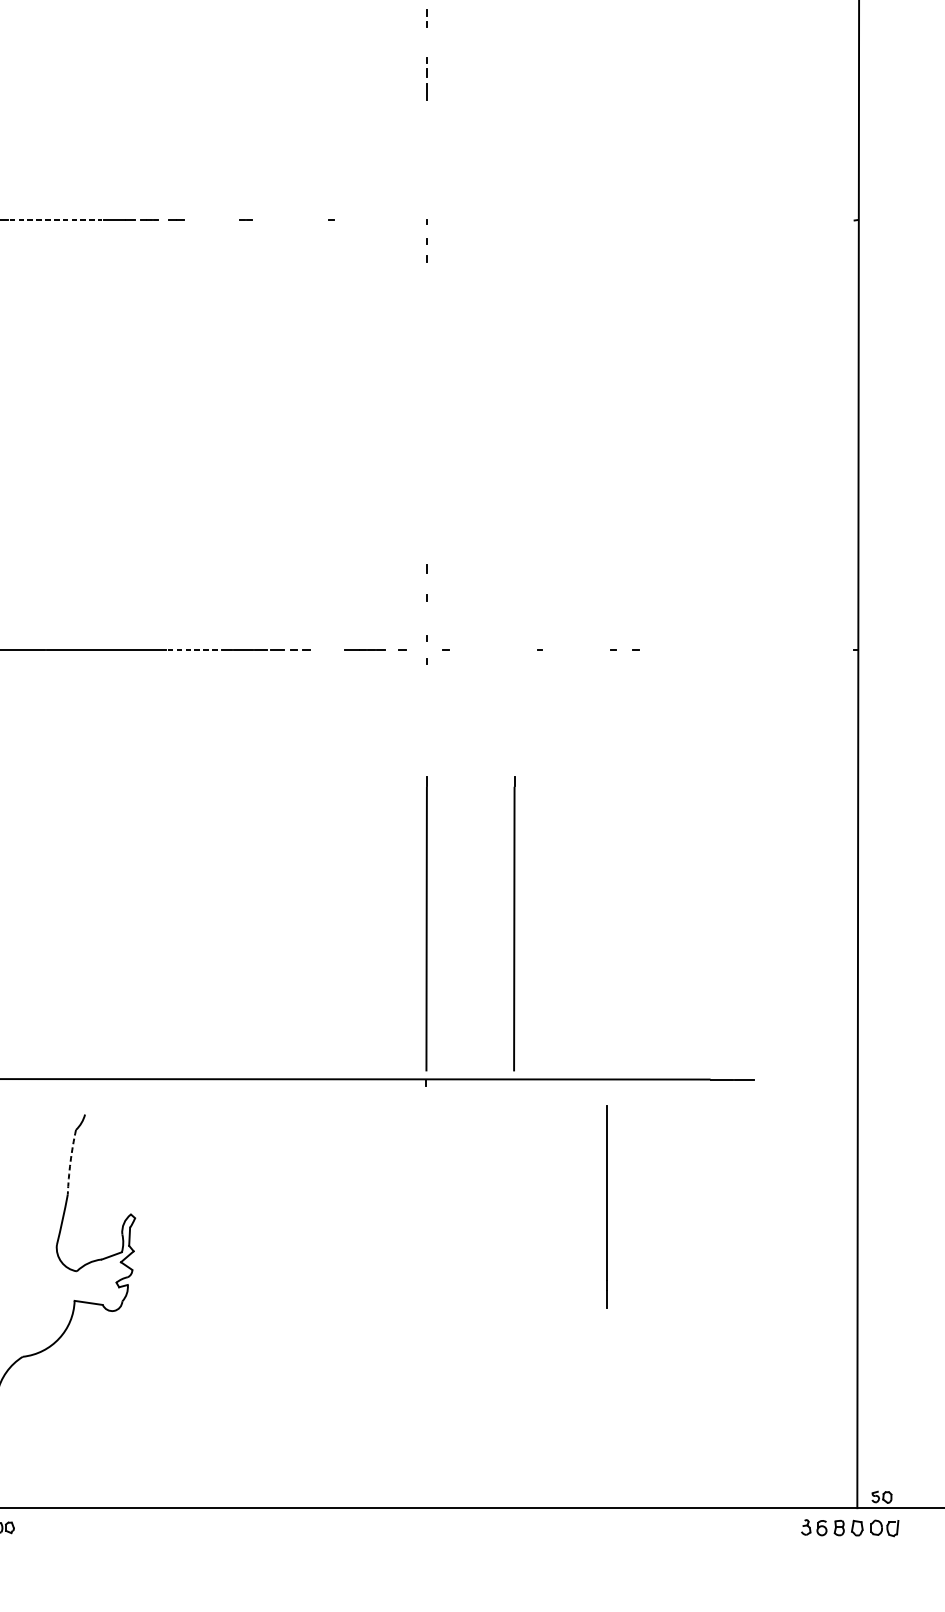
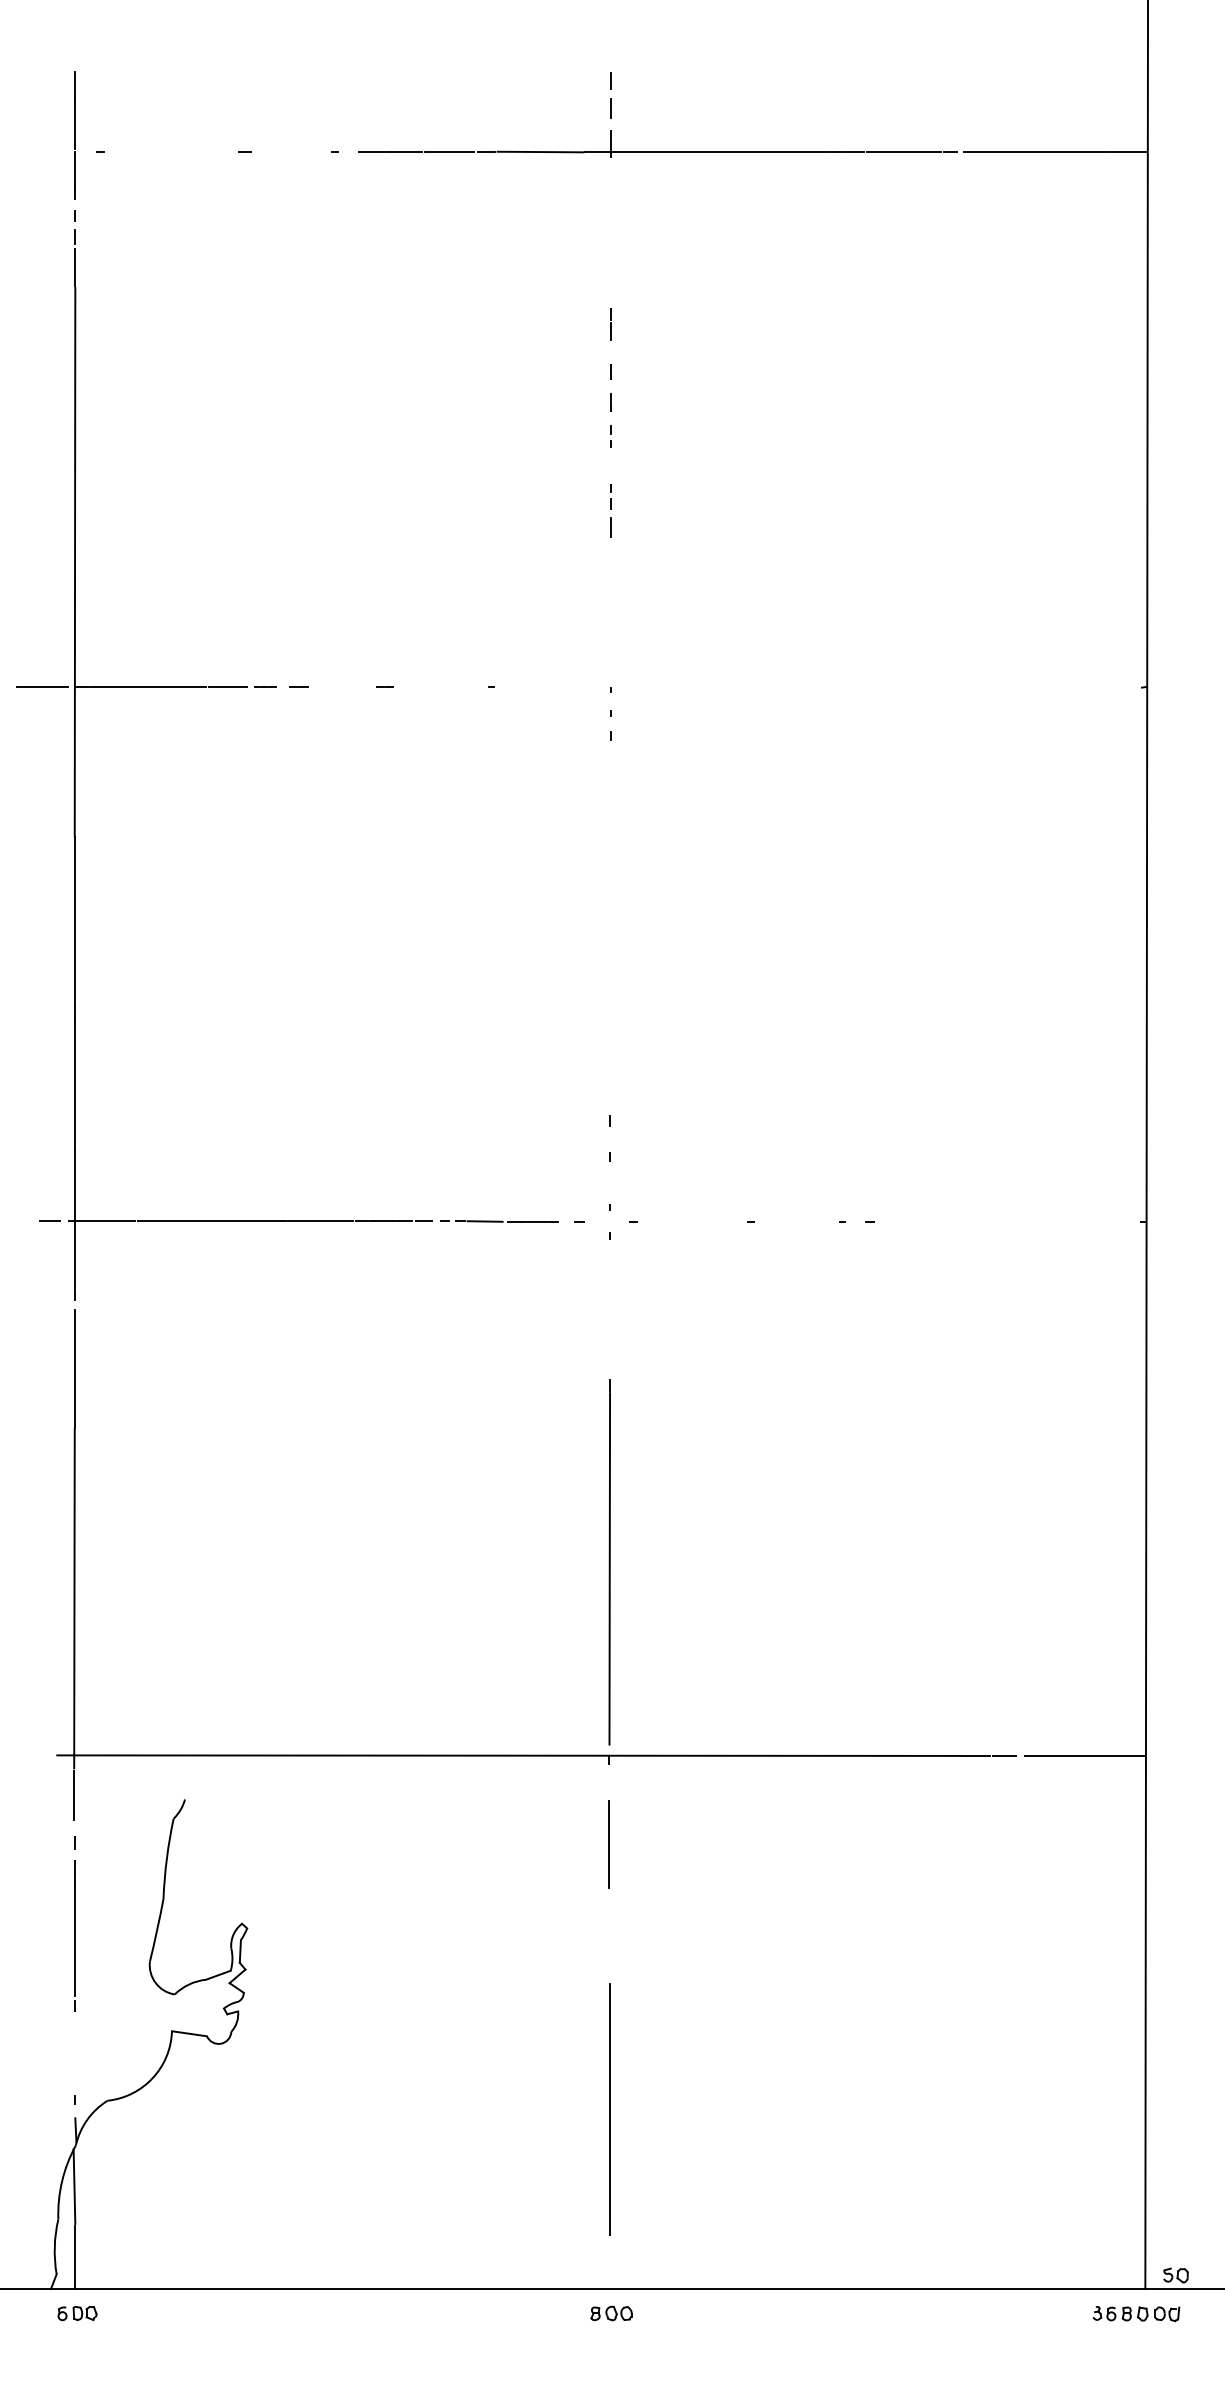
line: (55, 220) -> (148, 687), dashed -> solid
line: (194, 649) -> (320, 1221), dashed -> solid
line: (325, 649) -> (484, 1221), added
line: (514, 923) -> (718, 1562), removed
line: (808, 1079) -> (1084, 1755), added
line: (425, 1150) -> (608, 1844), added
arc: (70, 1161) -> (166, 1858), dashed -> solid
line: (606, 1207) -> (609, 2109), moved
part: (428, 1527) -> (611, 2313), added
part: (850, 1528) -> (1136, 2314), size x0.71

